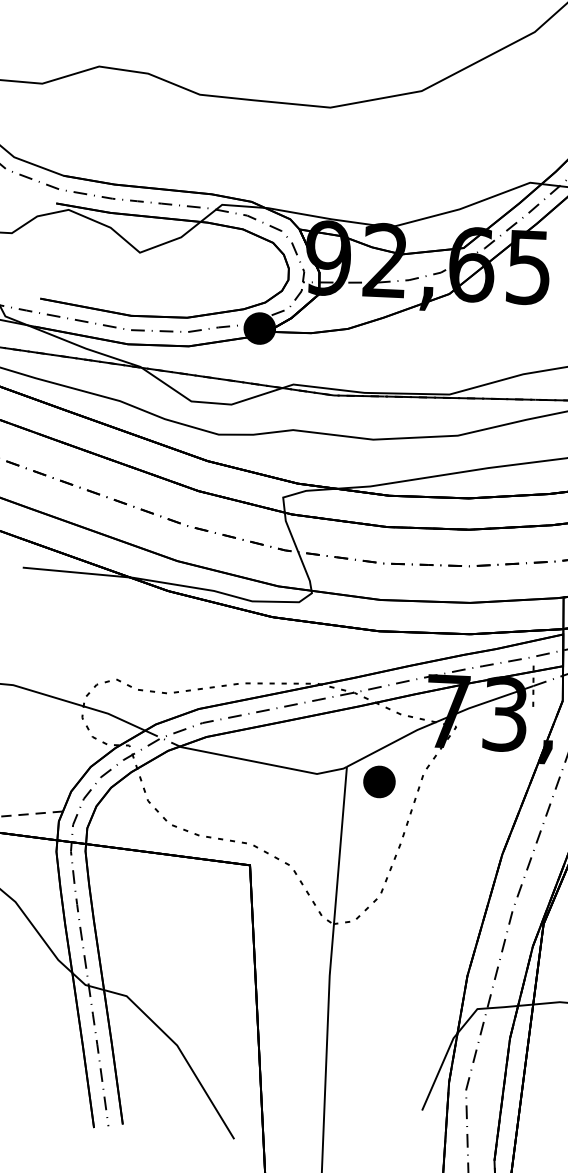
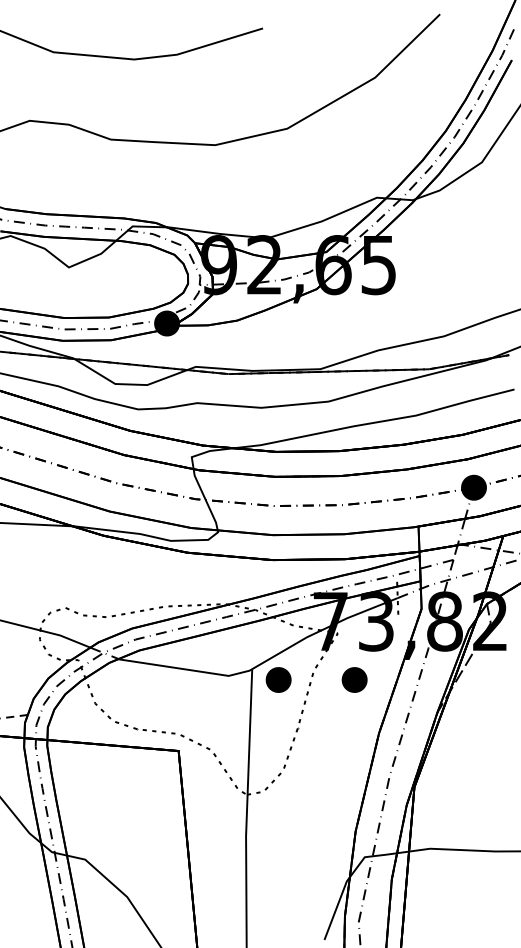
part: (474, 785) -> (354, 679), added

